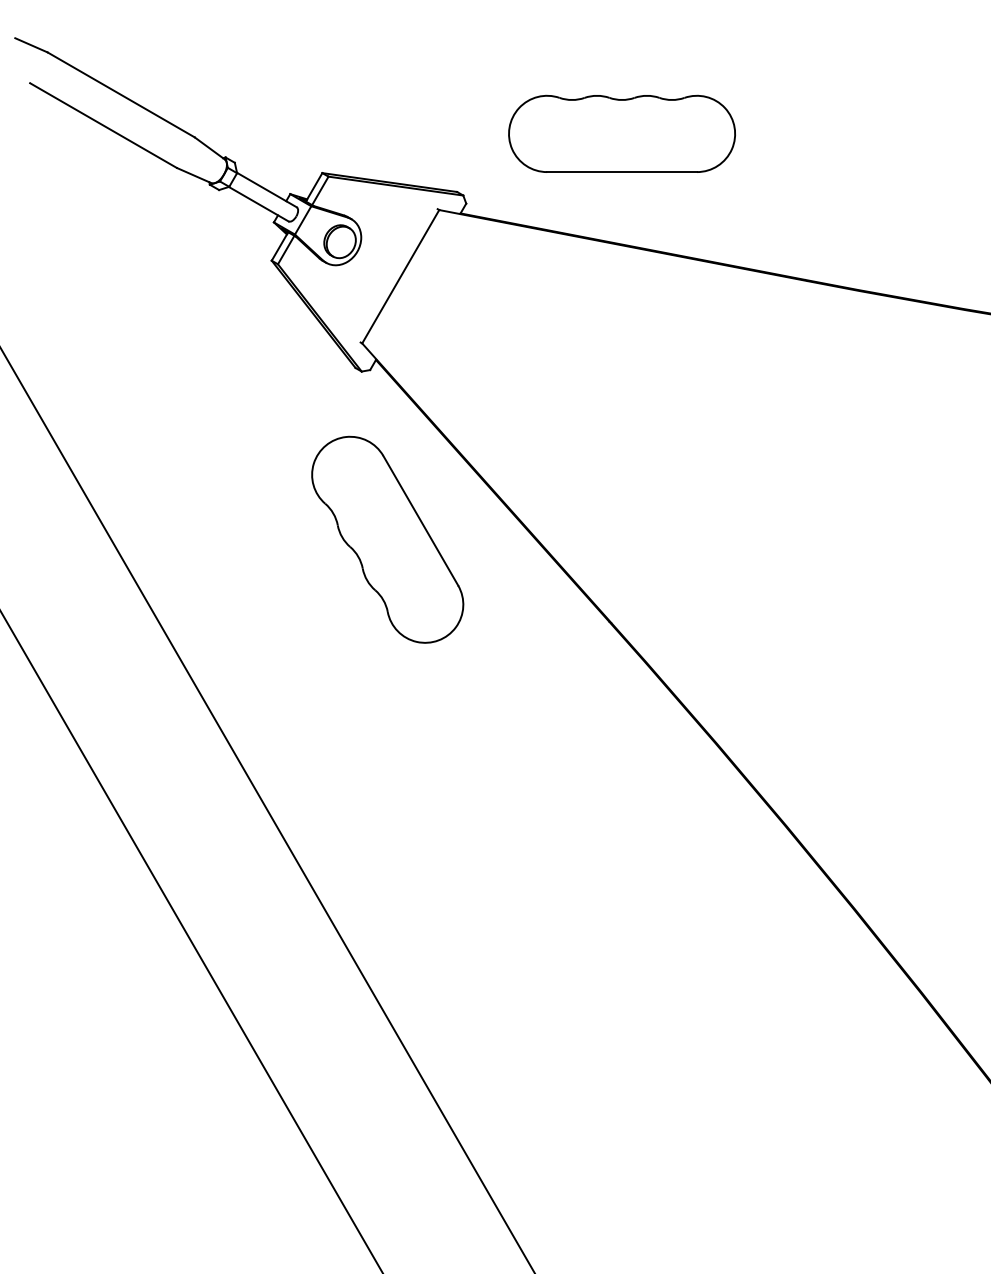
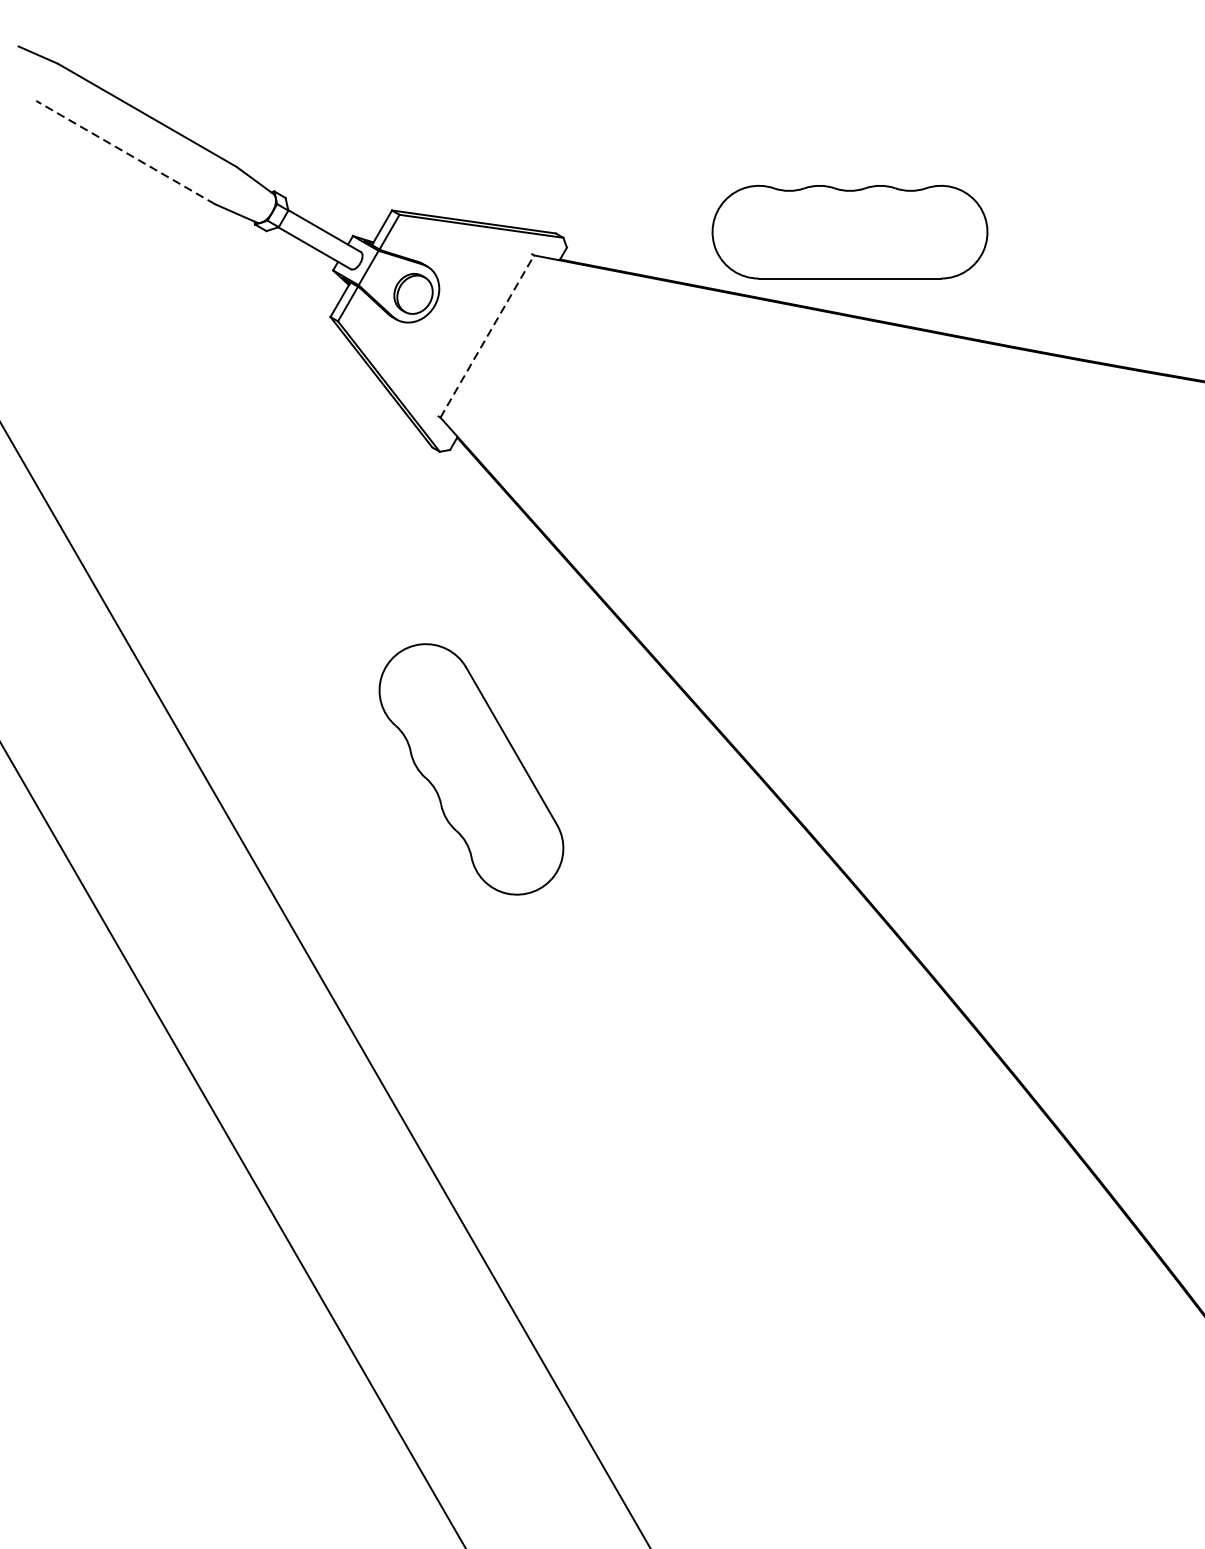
line: (103, 125) -> (125, 152), solid -> dashed
part: (621, 133) -> (849, 231), moved
line: (401, 276) -> (488, 336), solid -> dashed
part: (387, 539) -> (471, 769), moved

